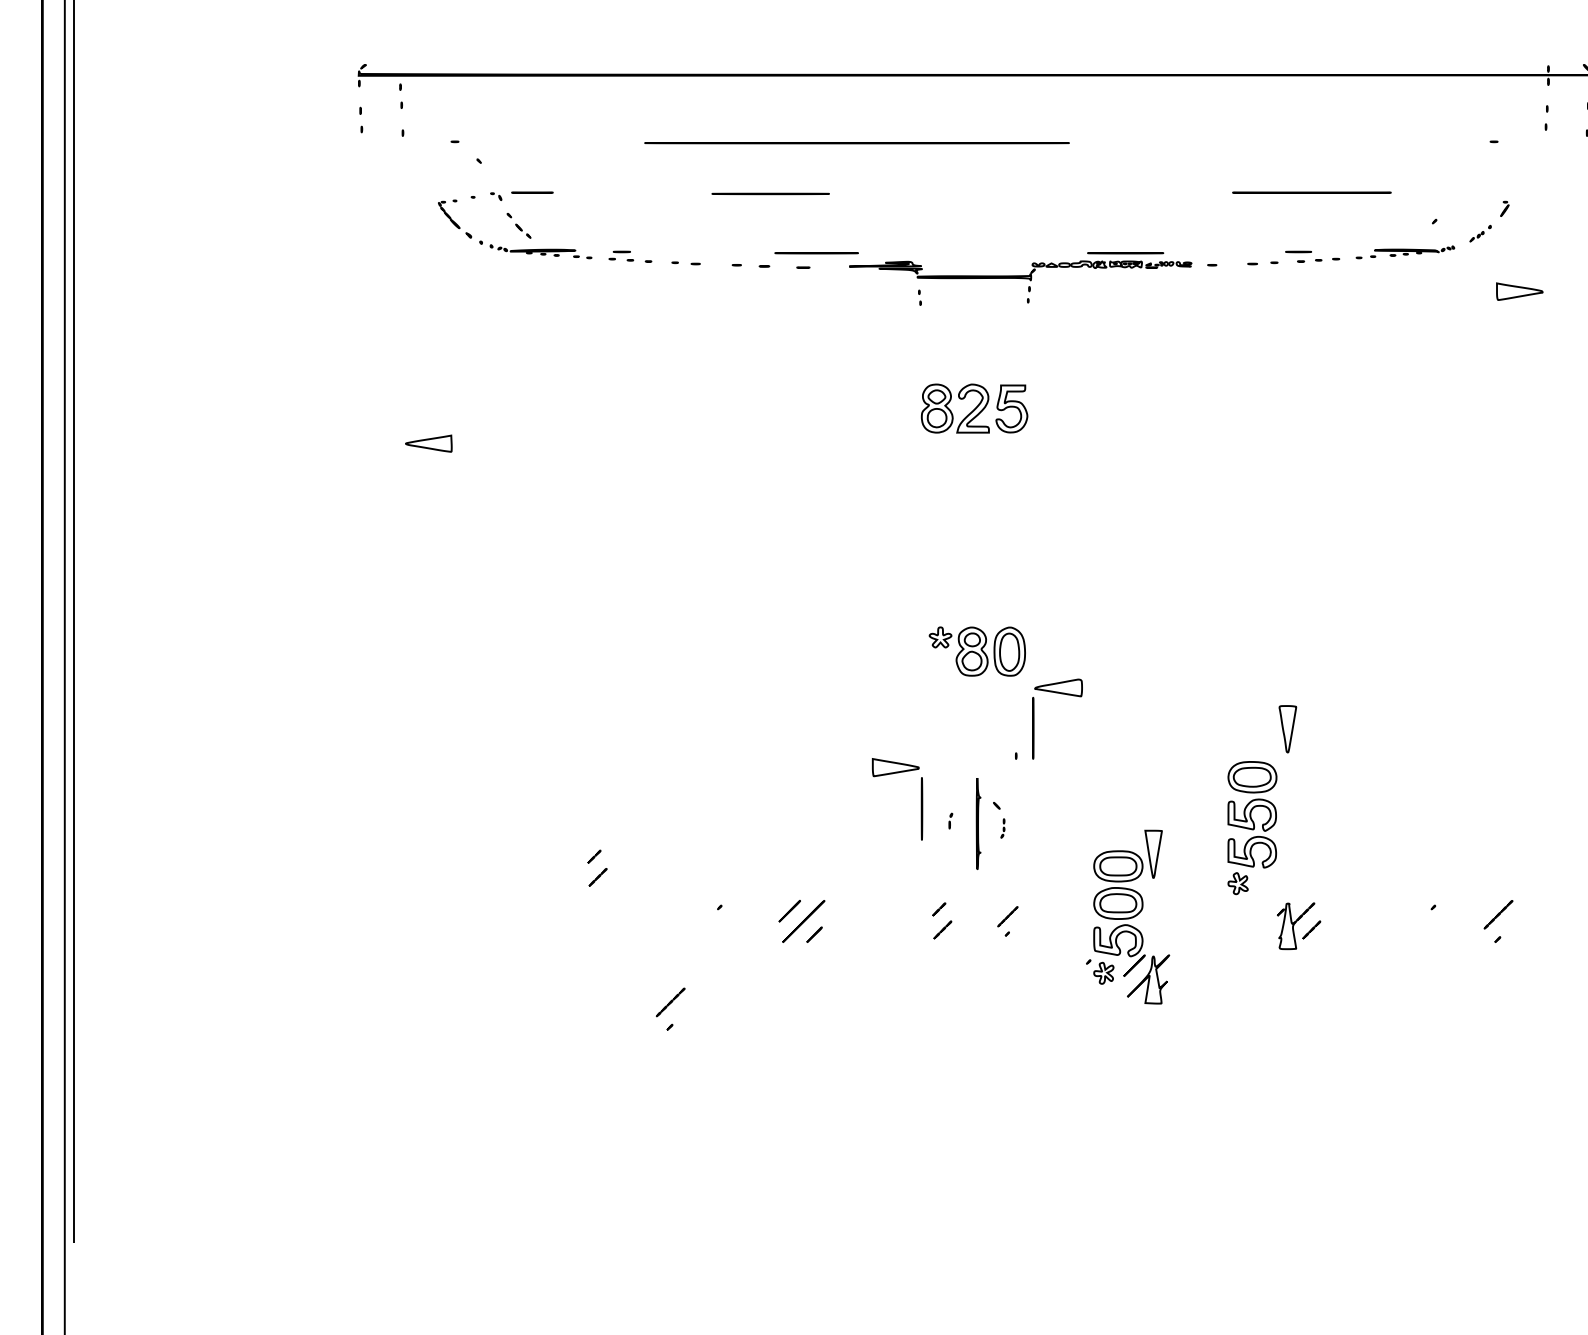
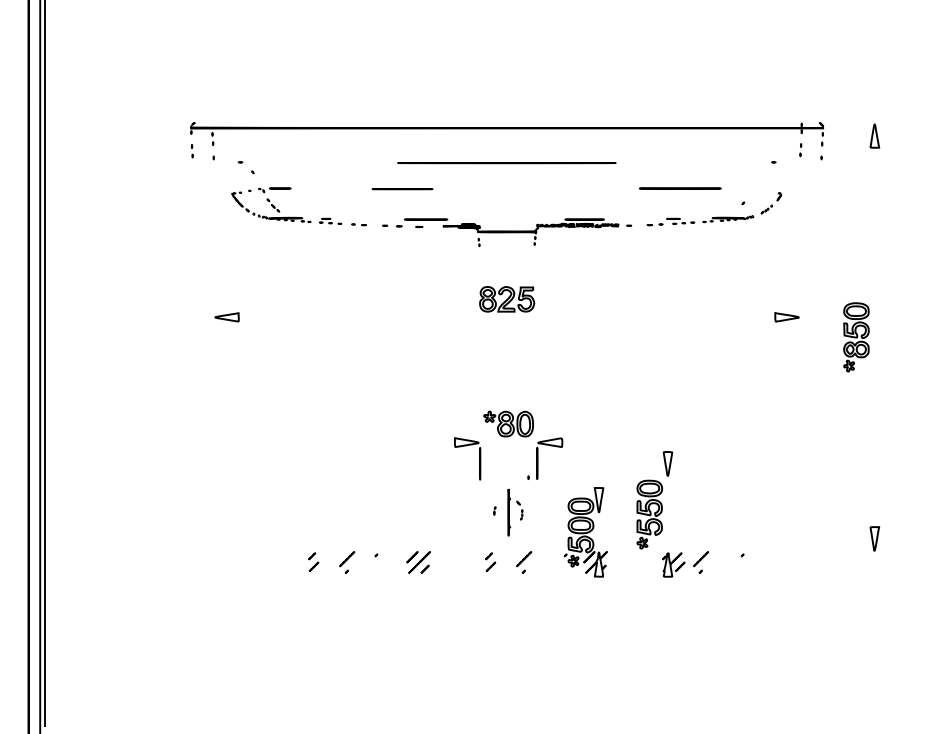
line: (856, 143) -> (506, 163), moved
part: (1518, 292) -> (786, 317), moved
part: (920, 798) -> (479, 458), moved
part: (597, 866) -> (313, 561), moved
part: (1127, 917) -> (585, 532), moved
part: (1008, 921) -> (524, 562), size x1.43
part: (1499, 921) -> (701, 562), moved
part: (671, 1008) -> (347, 562), moved

